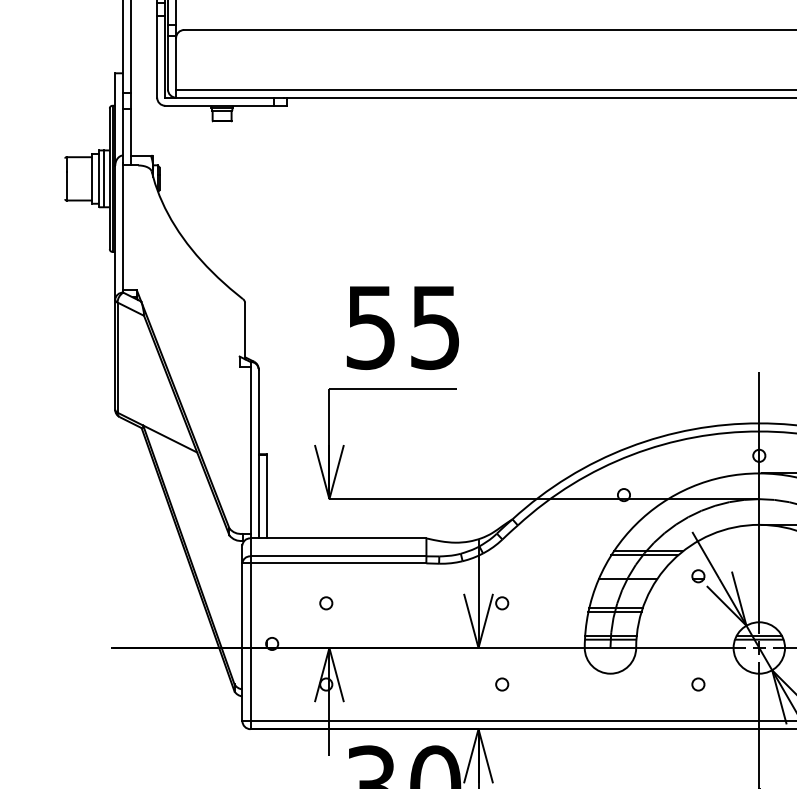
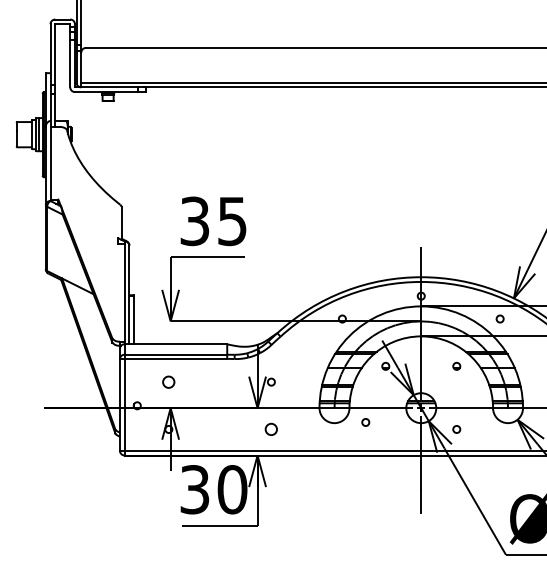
text: (372, 326) -> (195, 220), 55 -> 35
circle: (325, 602) -> (168, 381), size x1.6
circle: (502, 684) -> (271, 429), size x1.6
circle: (697, 684) -> (365, 422), moved

